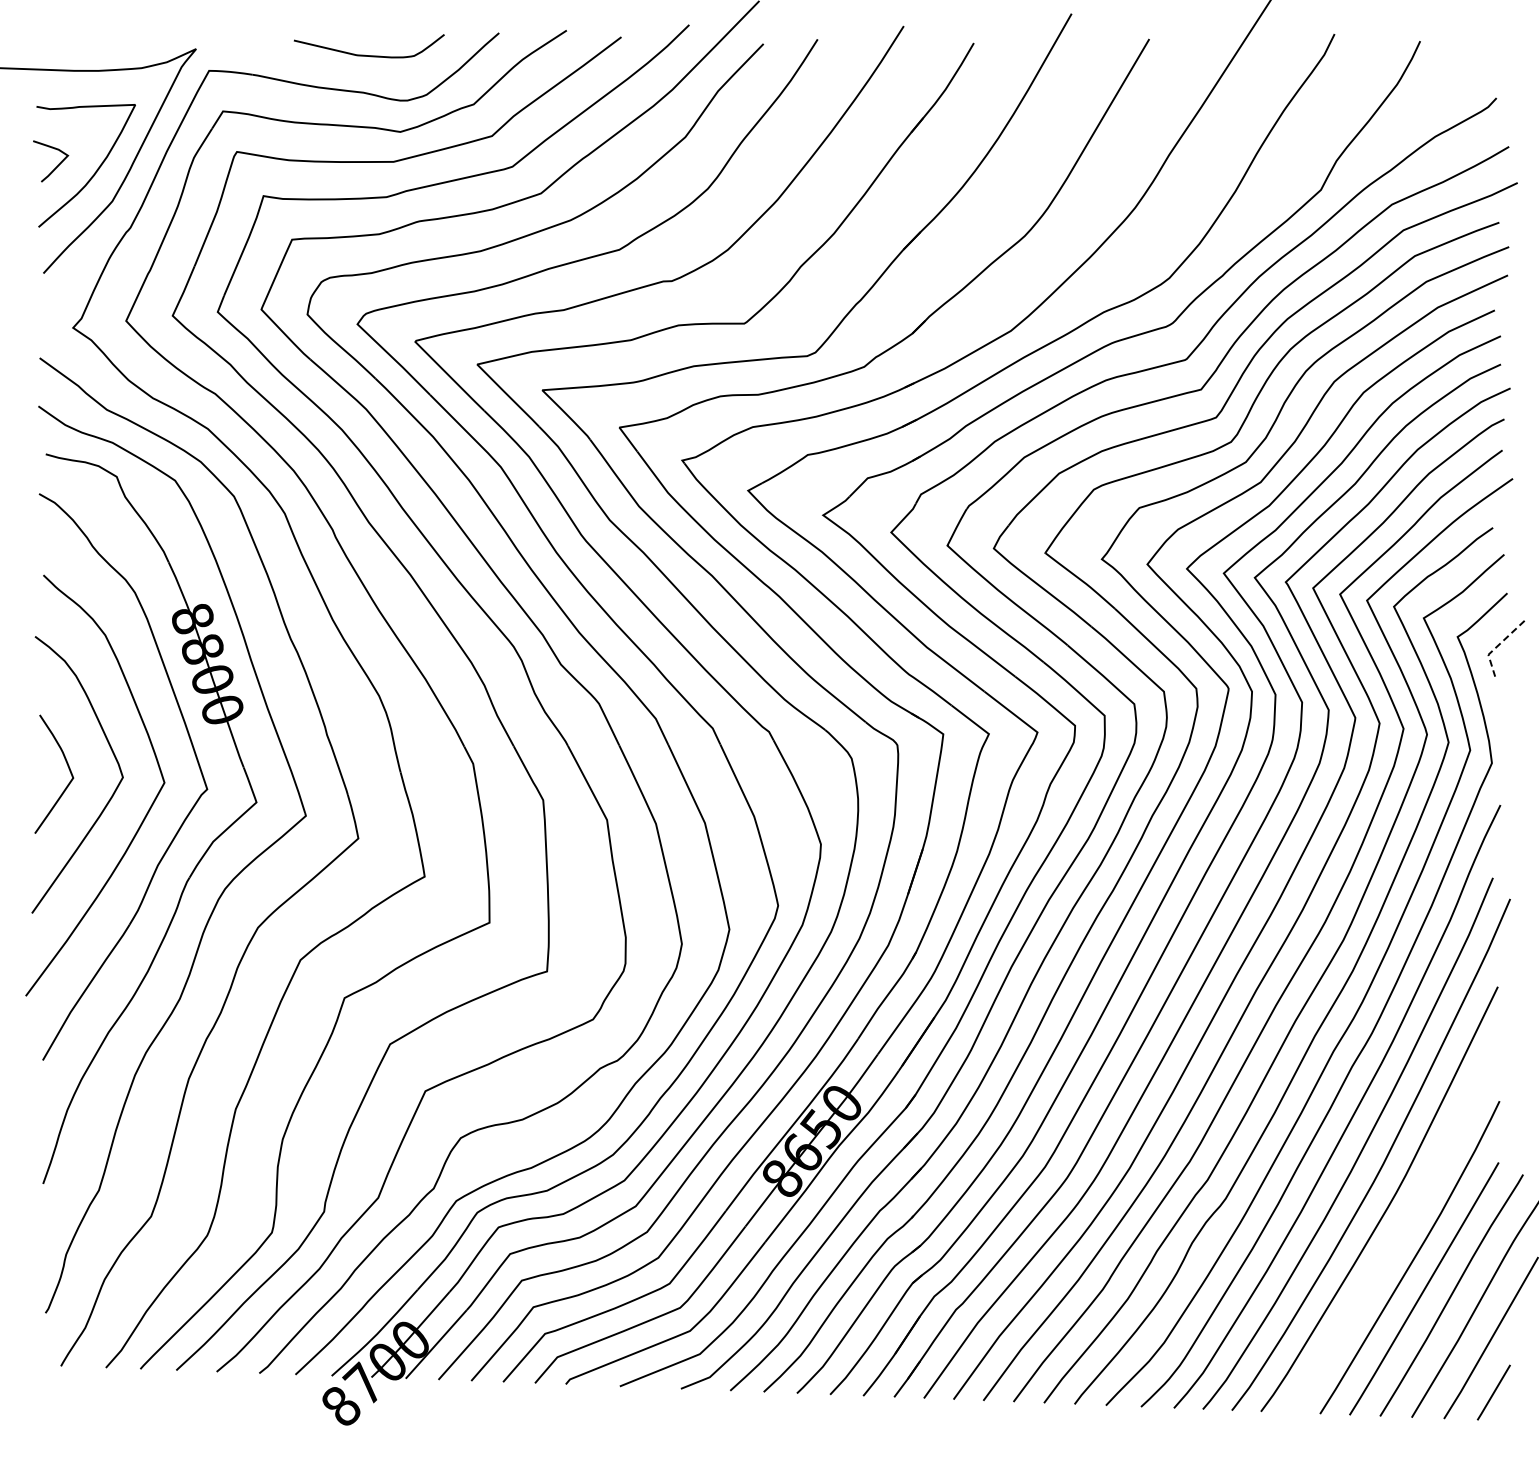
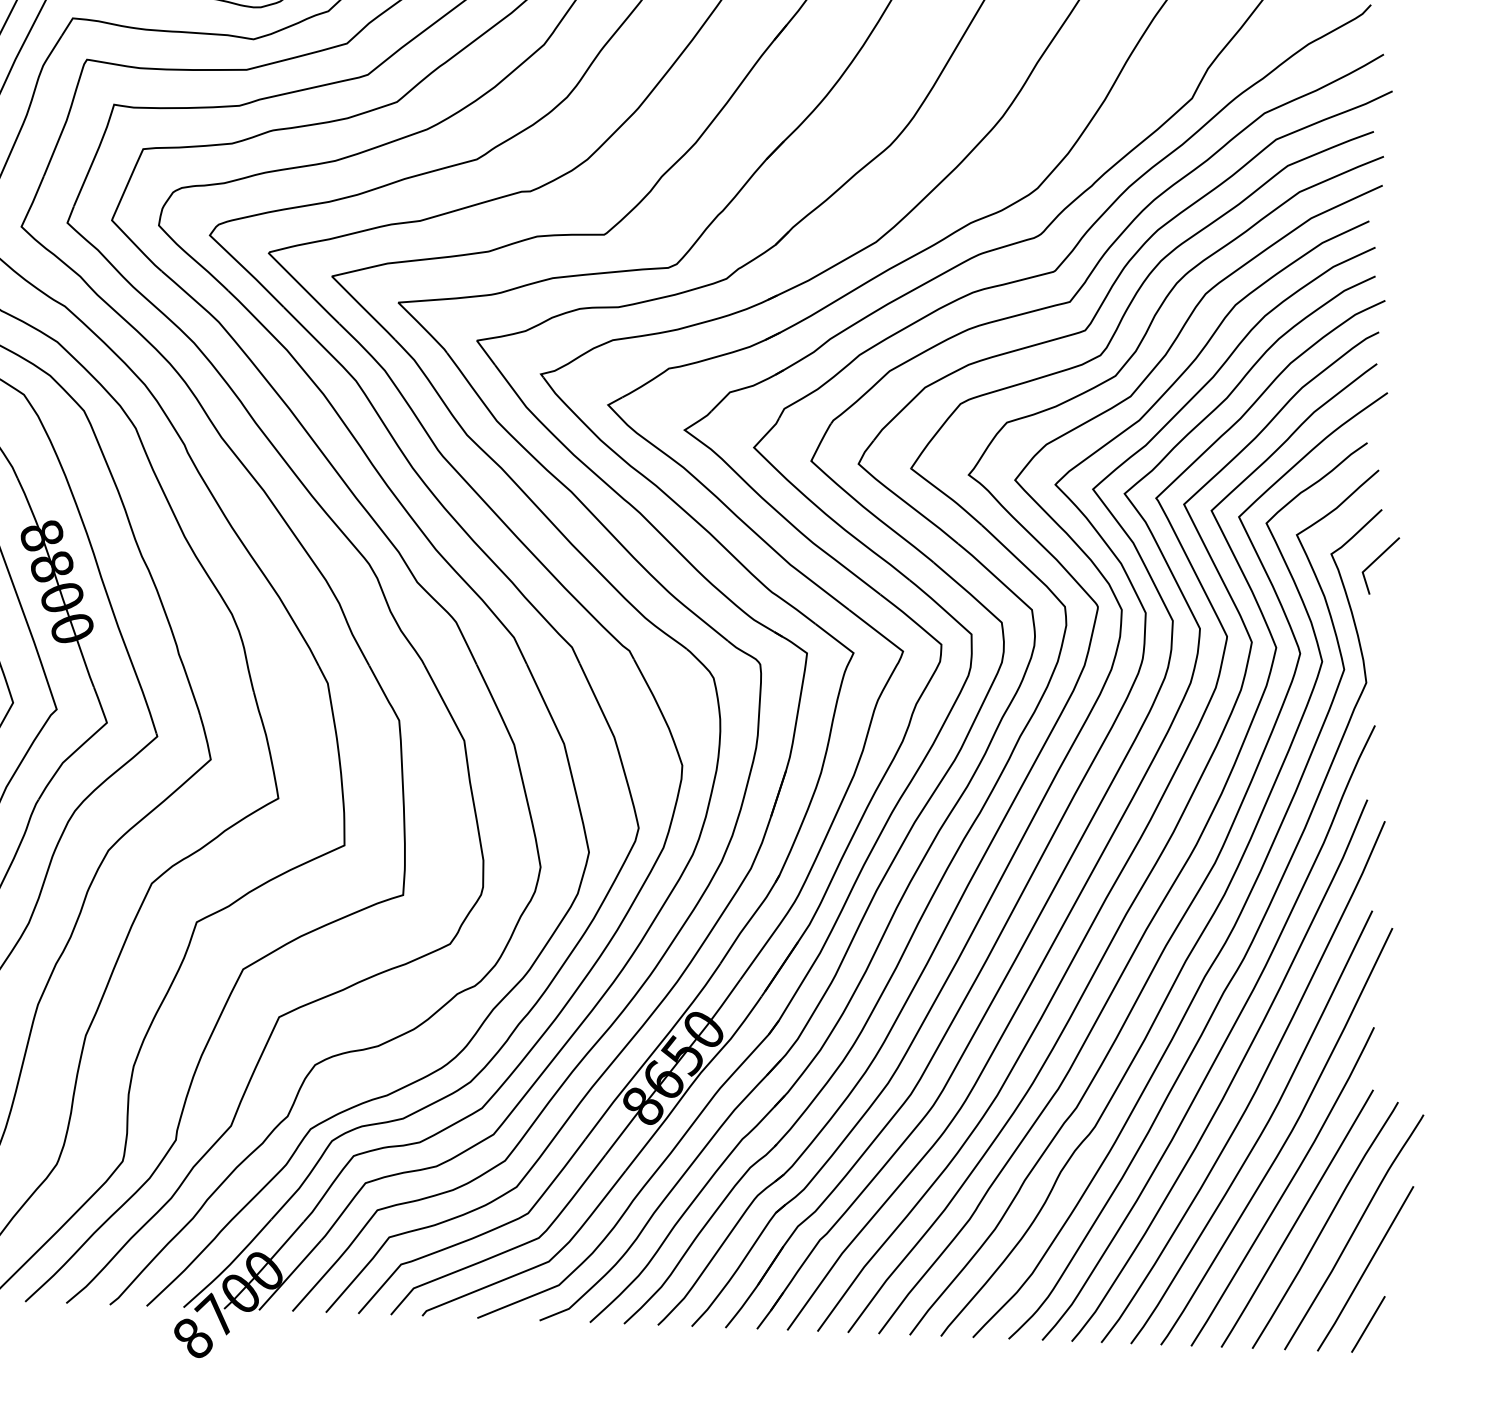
line: (1497, 645) -> (1372, 562), dashed -> solid
curve: (1411, 1213) -> (1284, 1141), added

